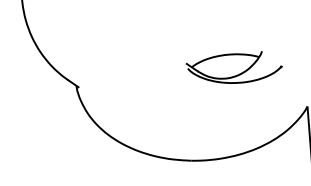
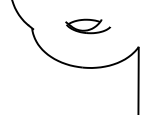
part: (234, 68) -> (88, 26), moved

